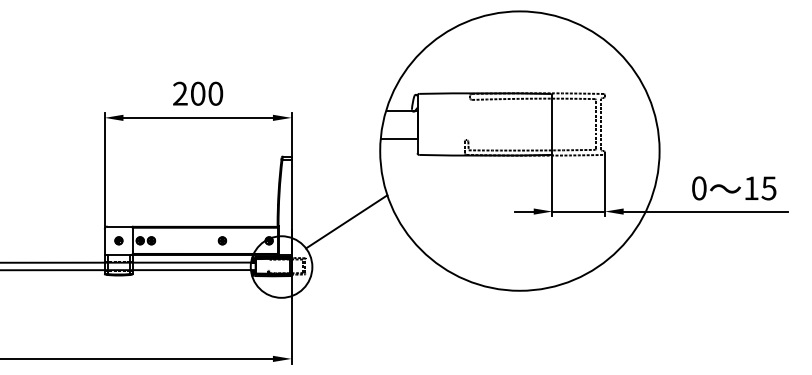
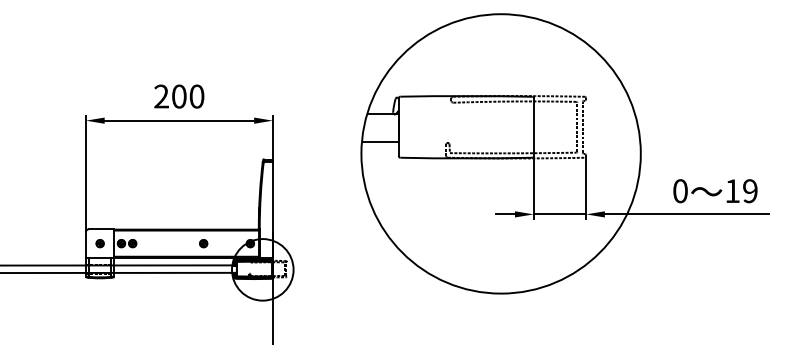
text: (768, 188) -> (749, 191), 15 -> 19
line: (346, 221) -> (327, 224), removed

